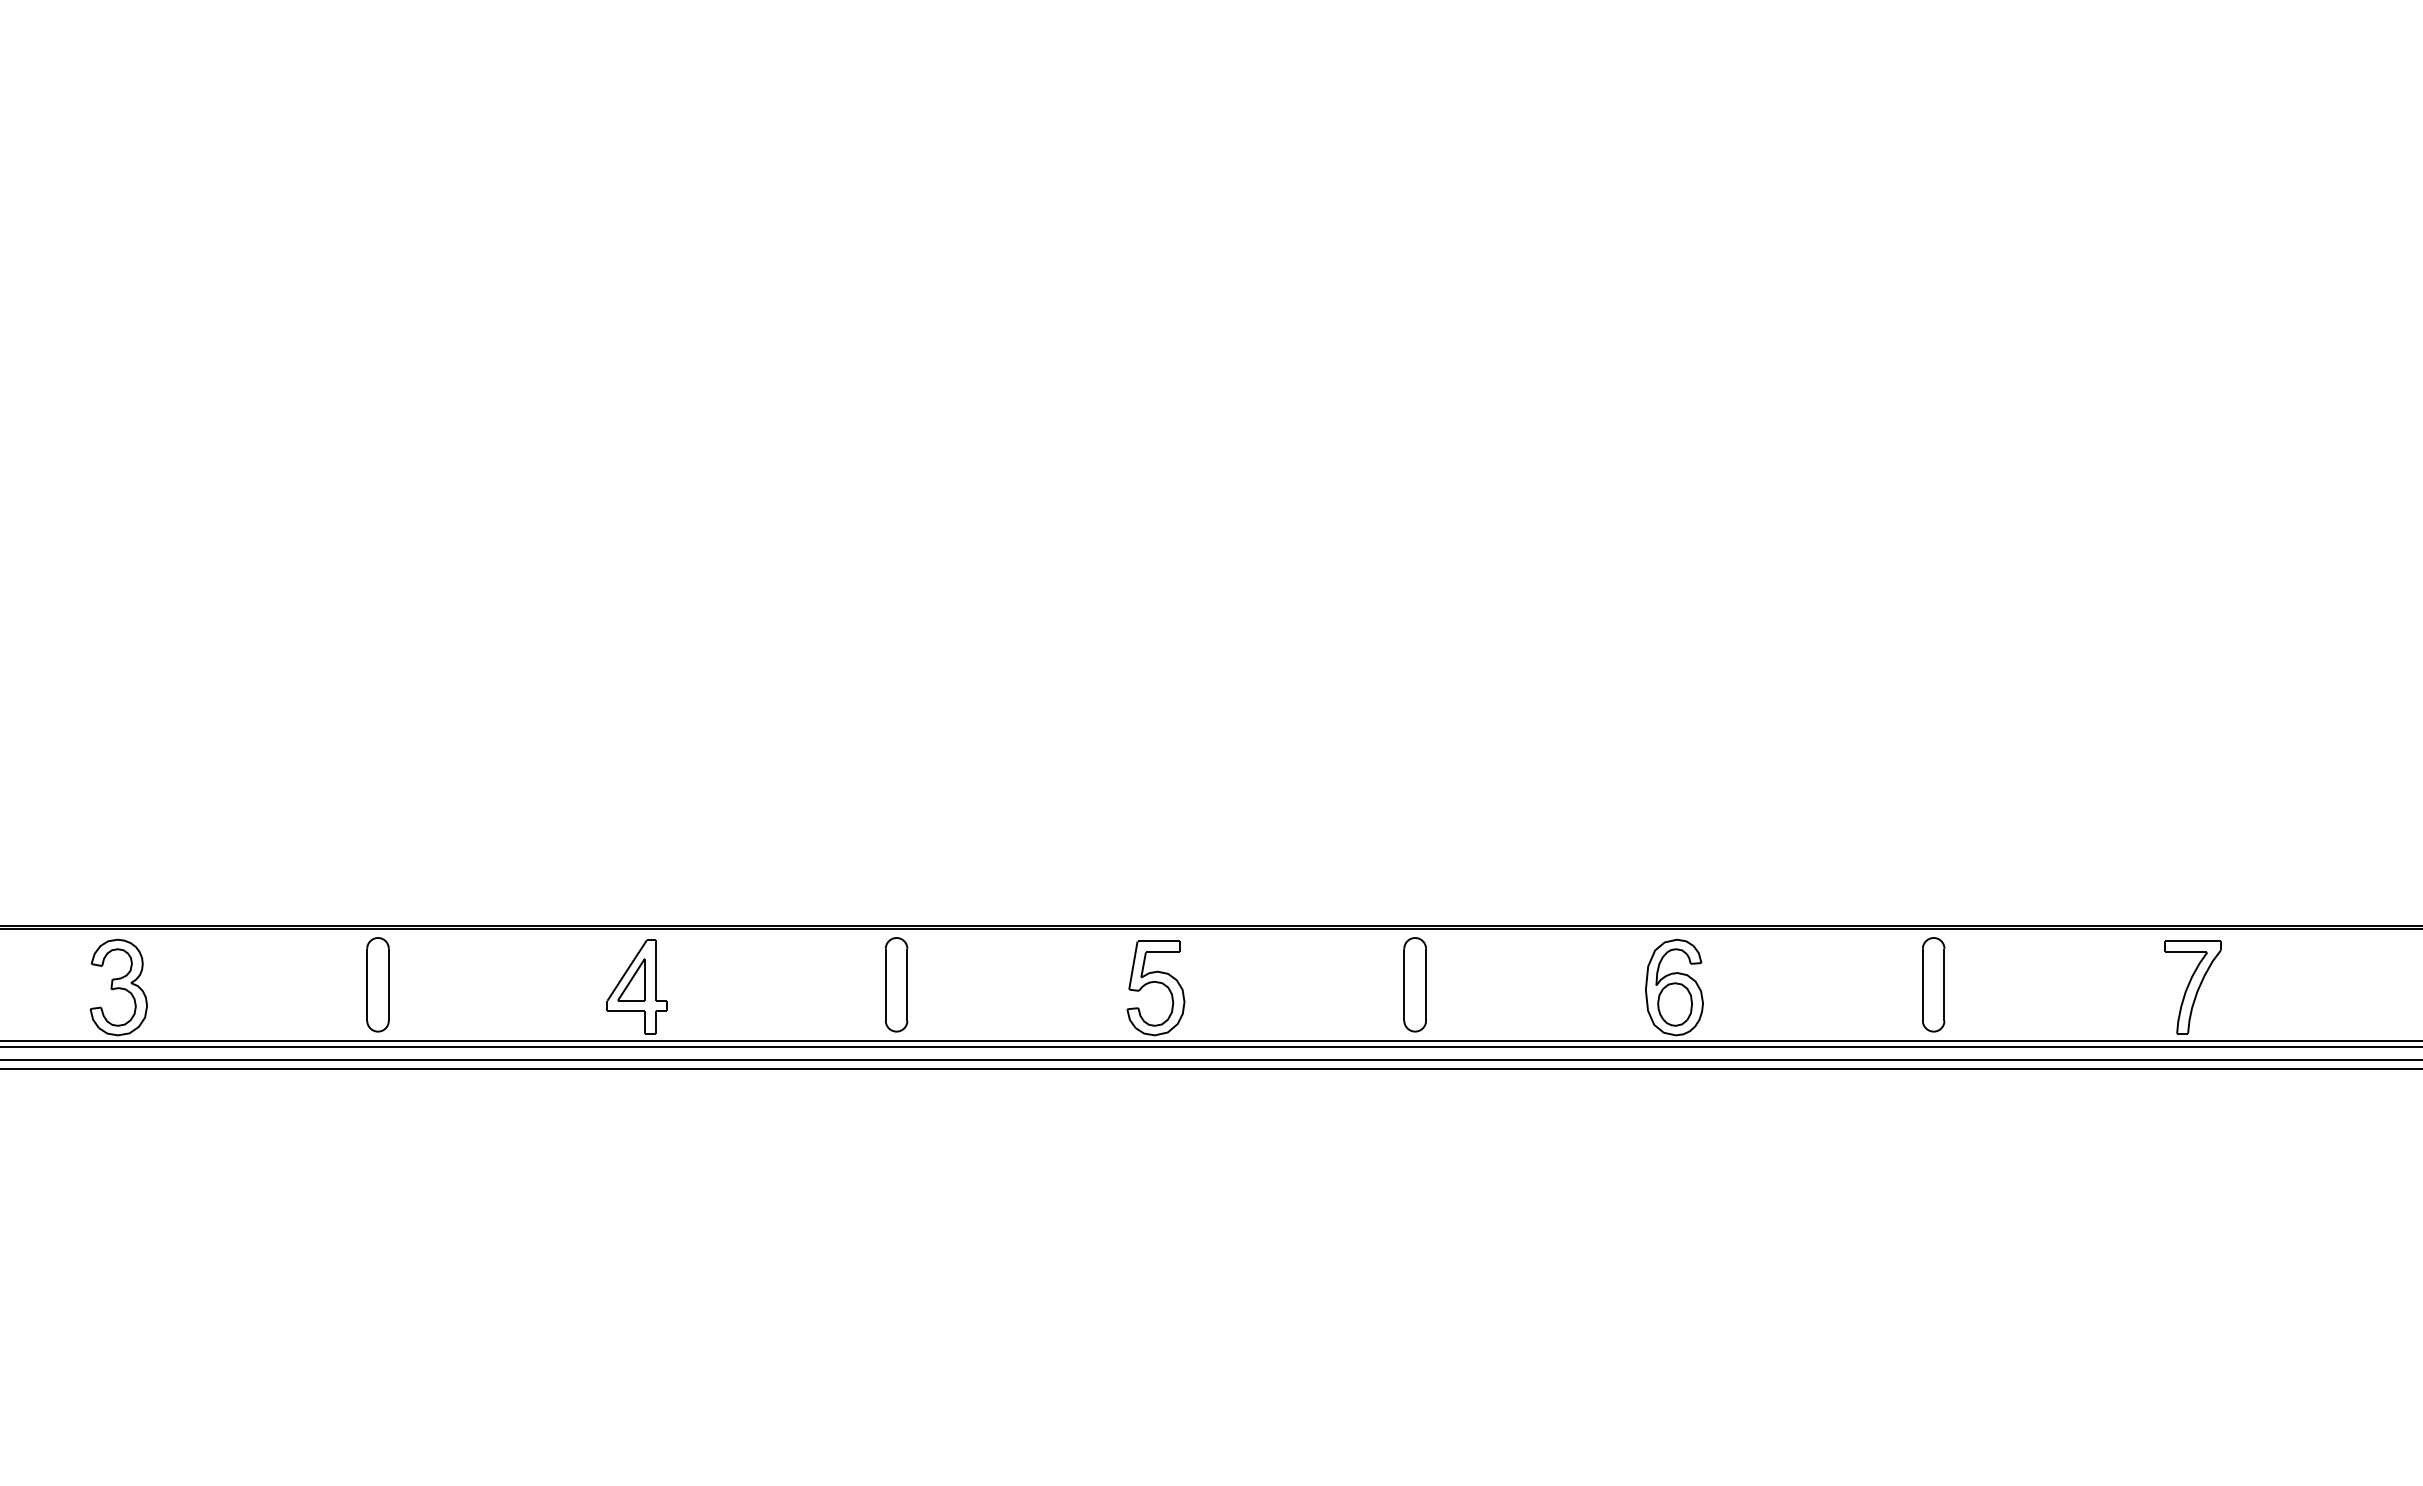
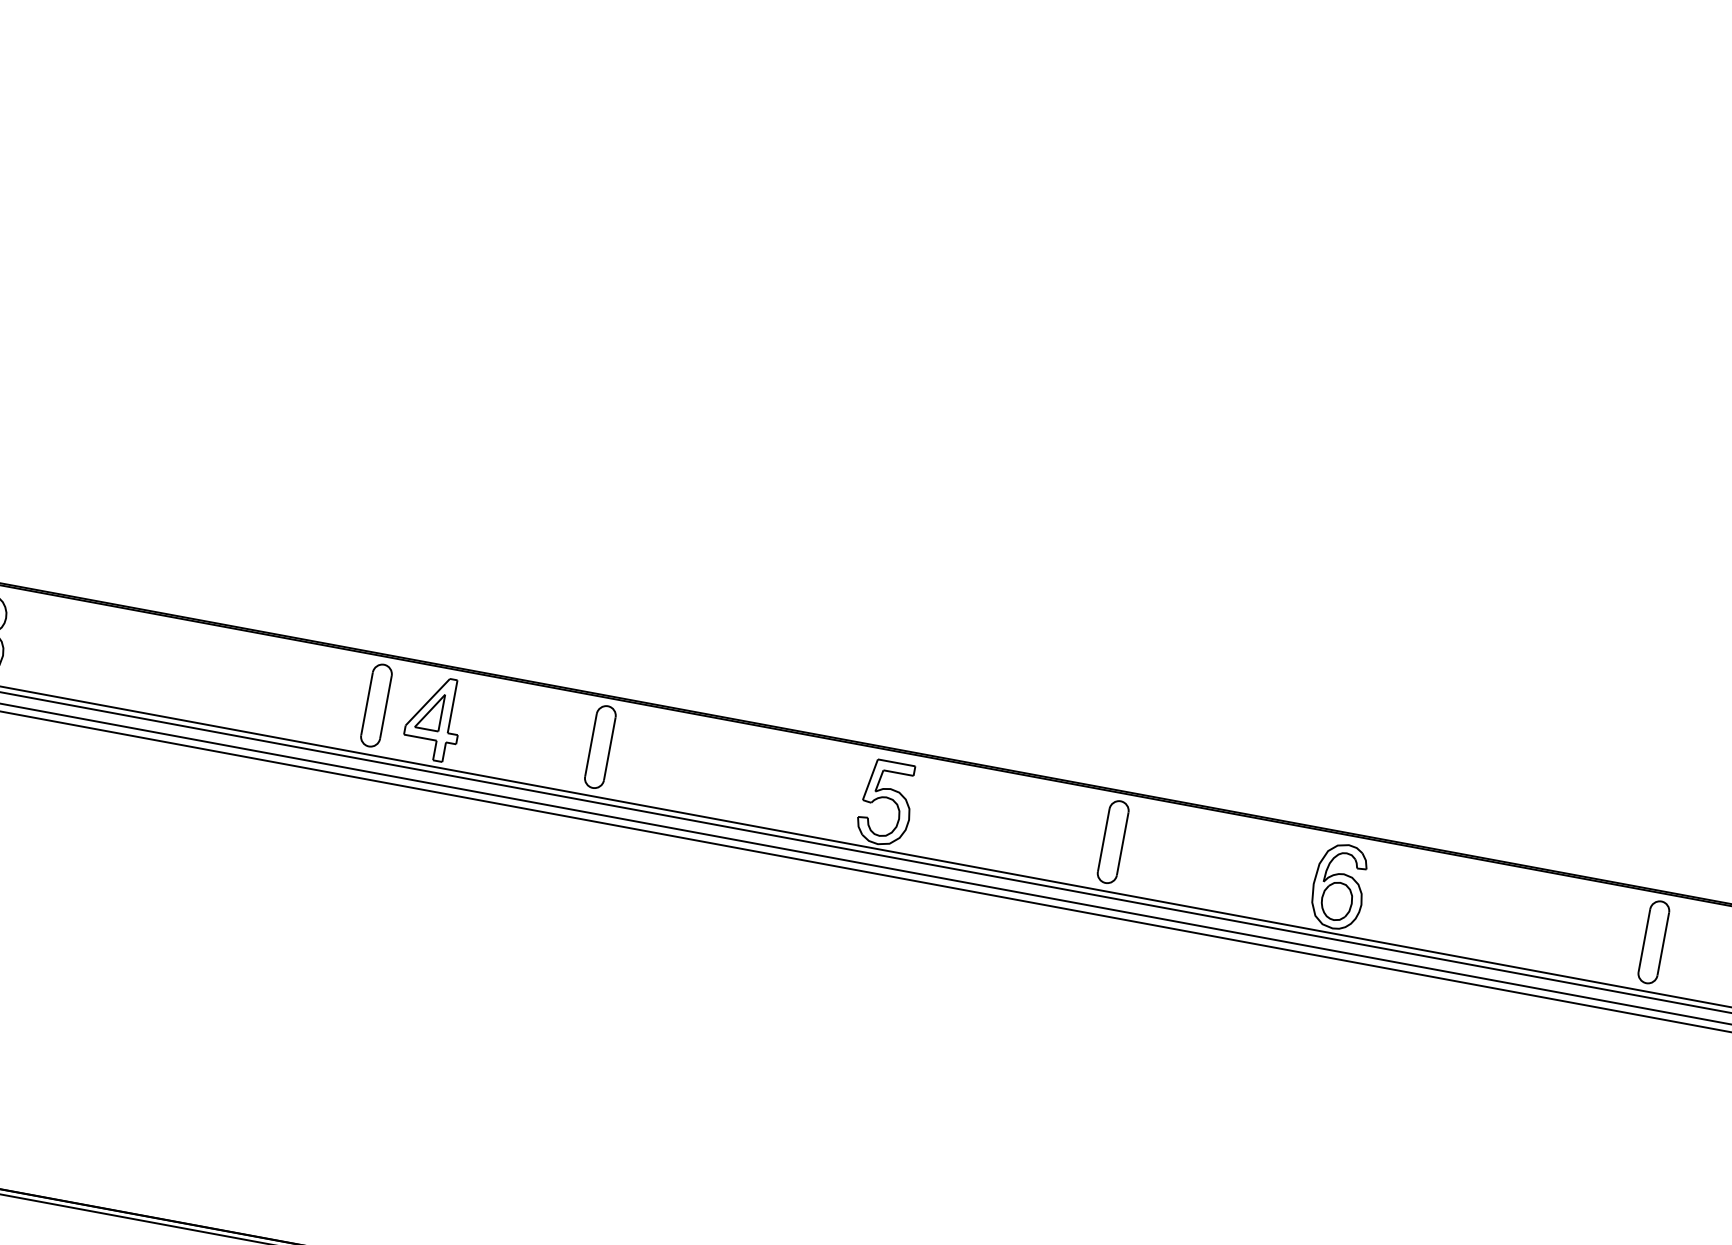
part: (377, 984) -> (376, 705), moved
part: (896, 984) -> (600, 746), moved
part: (1933, 984) -> (1653, 942), moved

